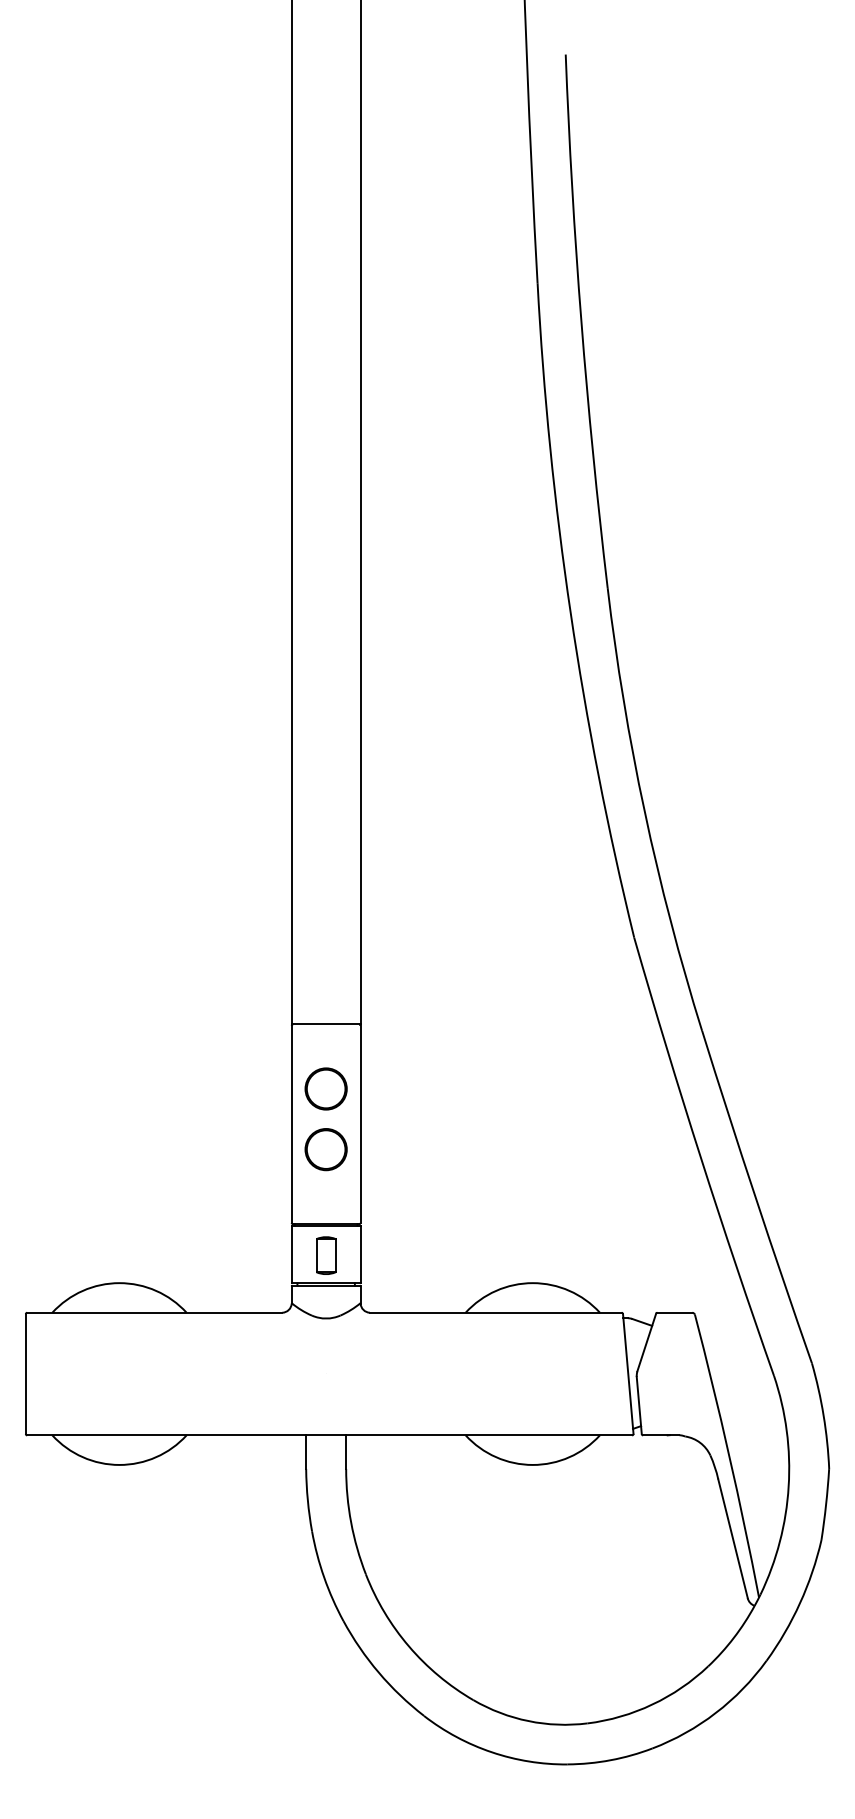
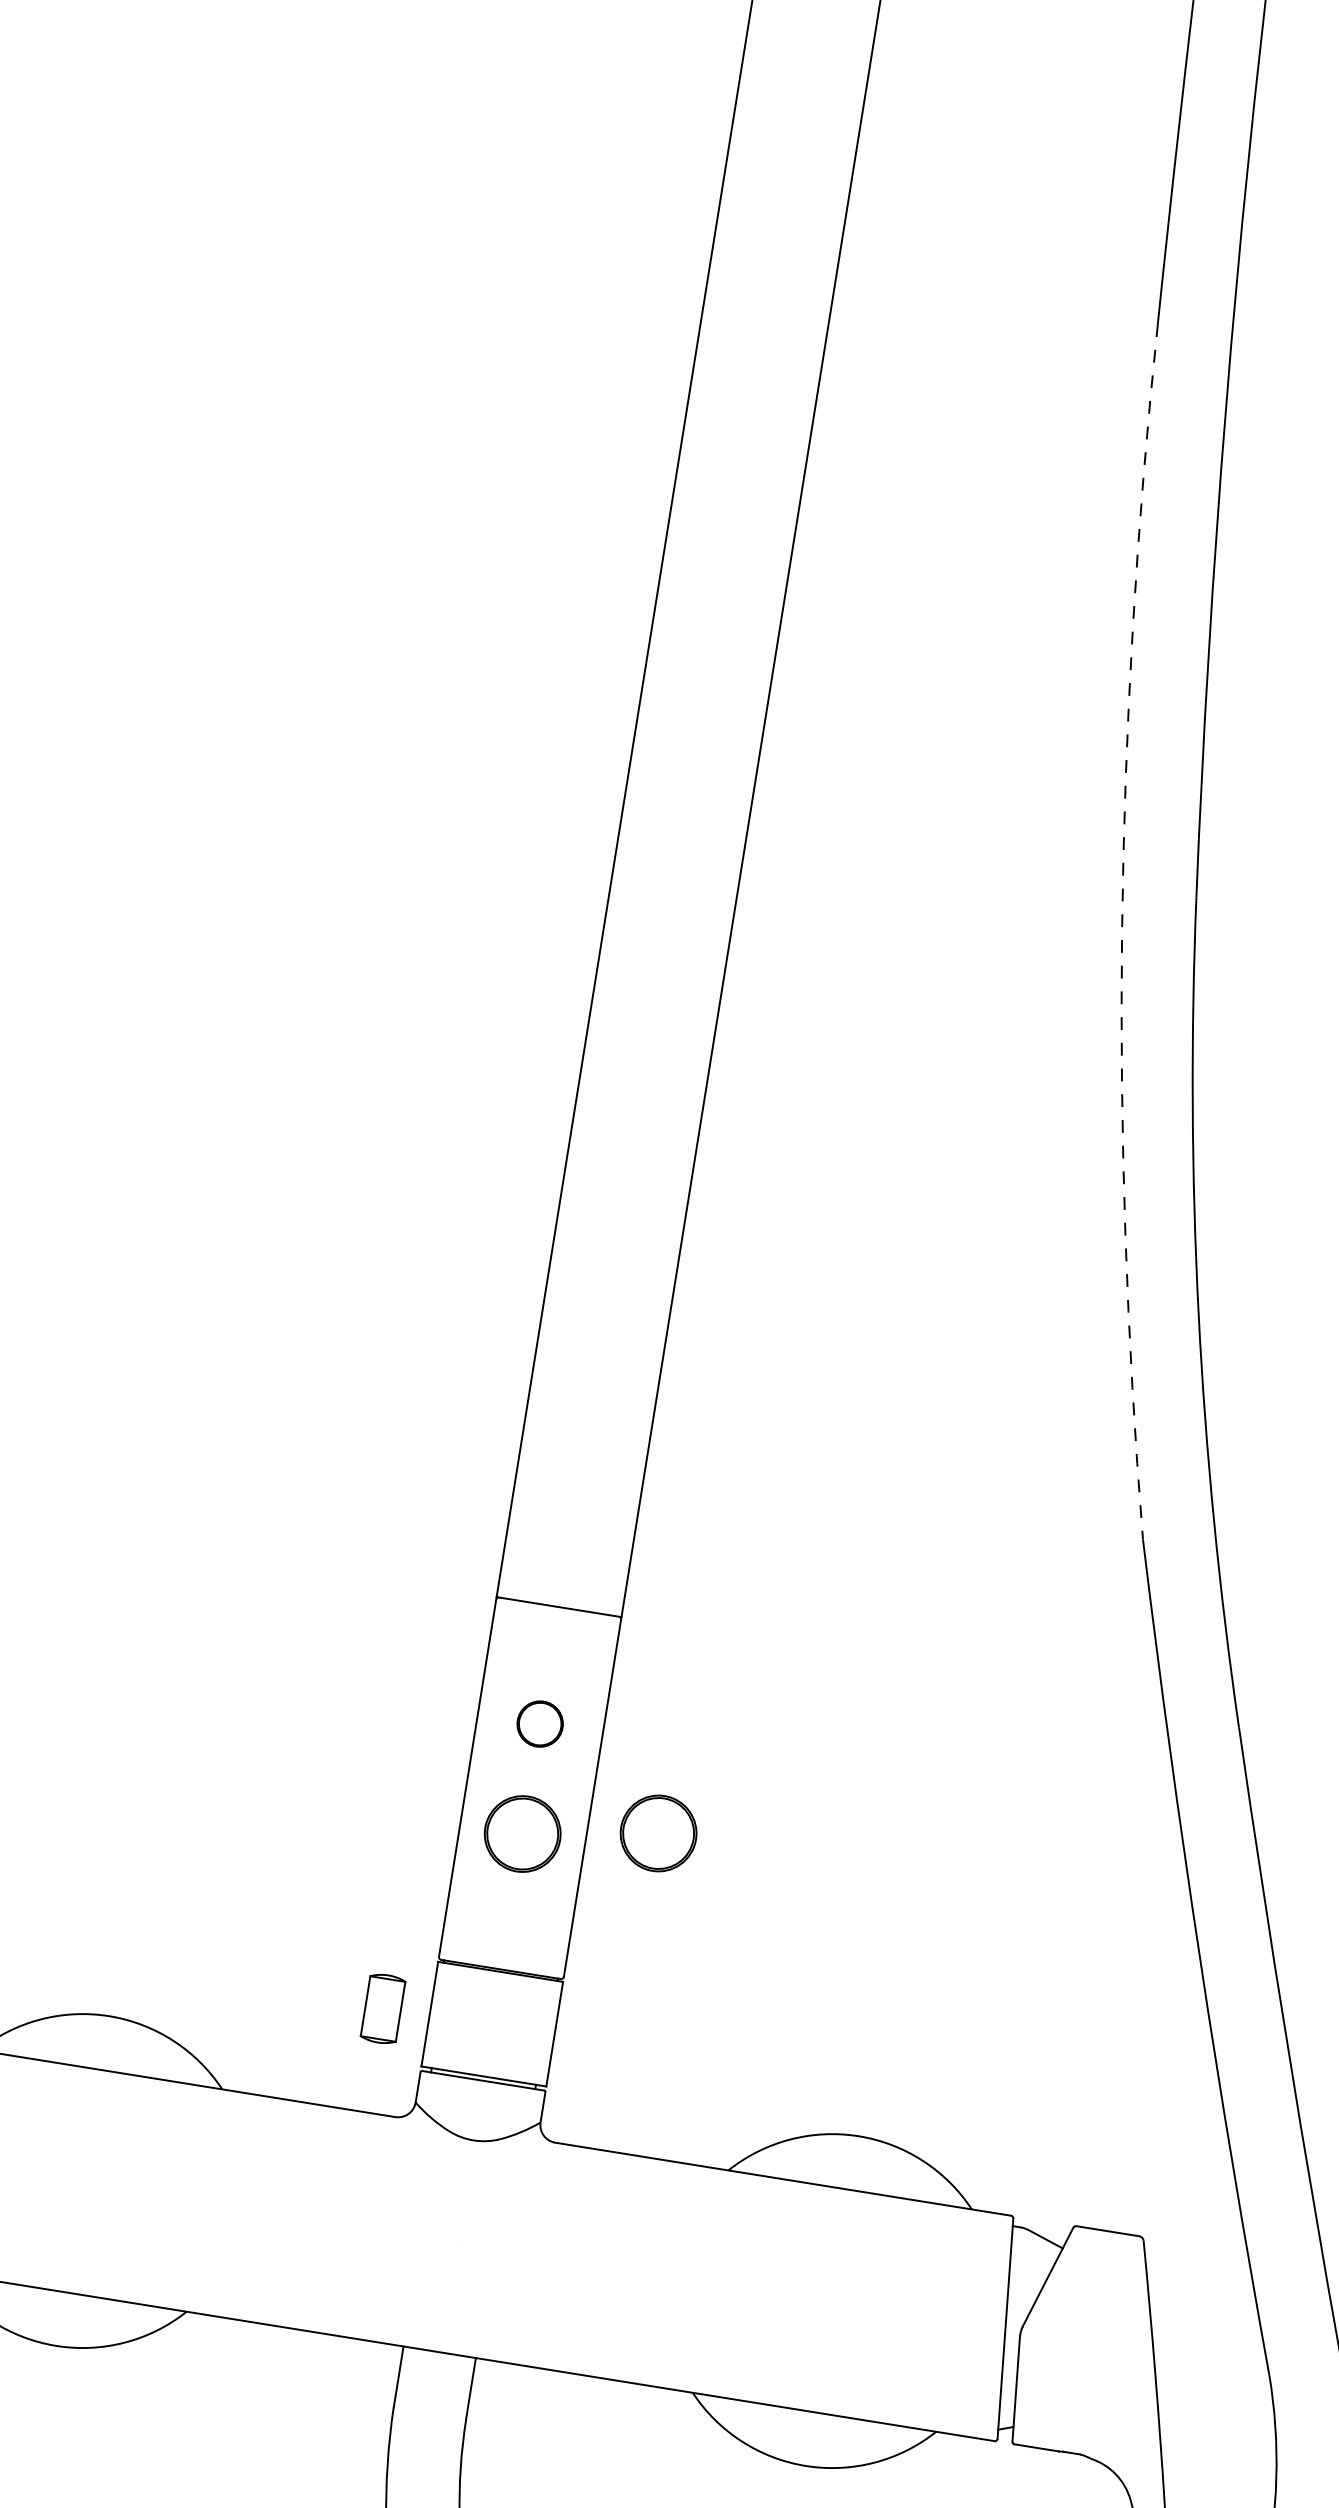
arc: (570, 612) -> (1121, 930), solid -> dashed
circle: (325, 1088) -> (539, 1723), size x0.6
part: (398, 1137) -> (657, 1833), added
part: (326, 1255) -> (383, 2008), moved

